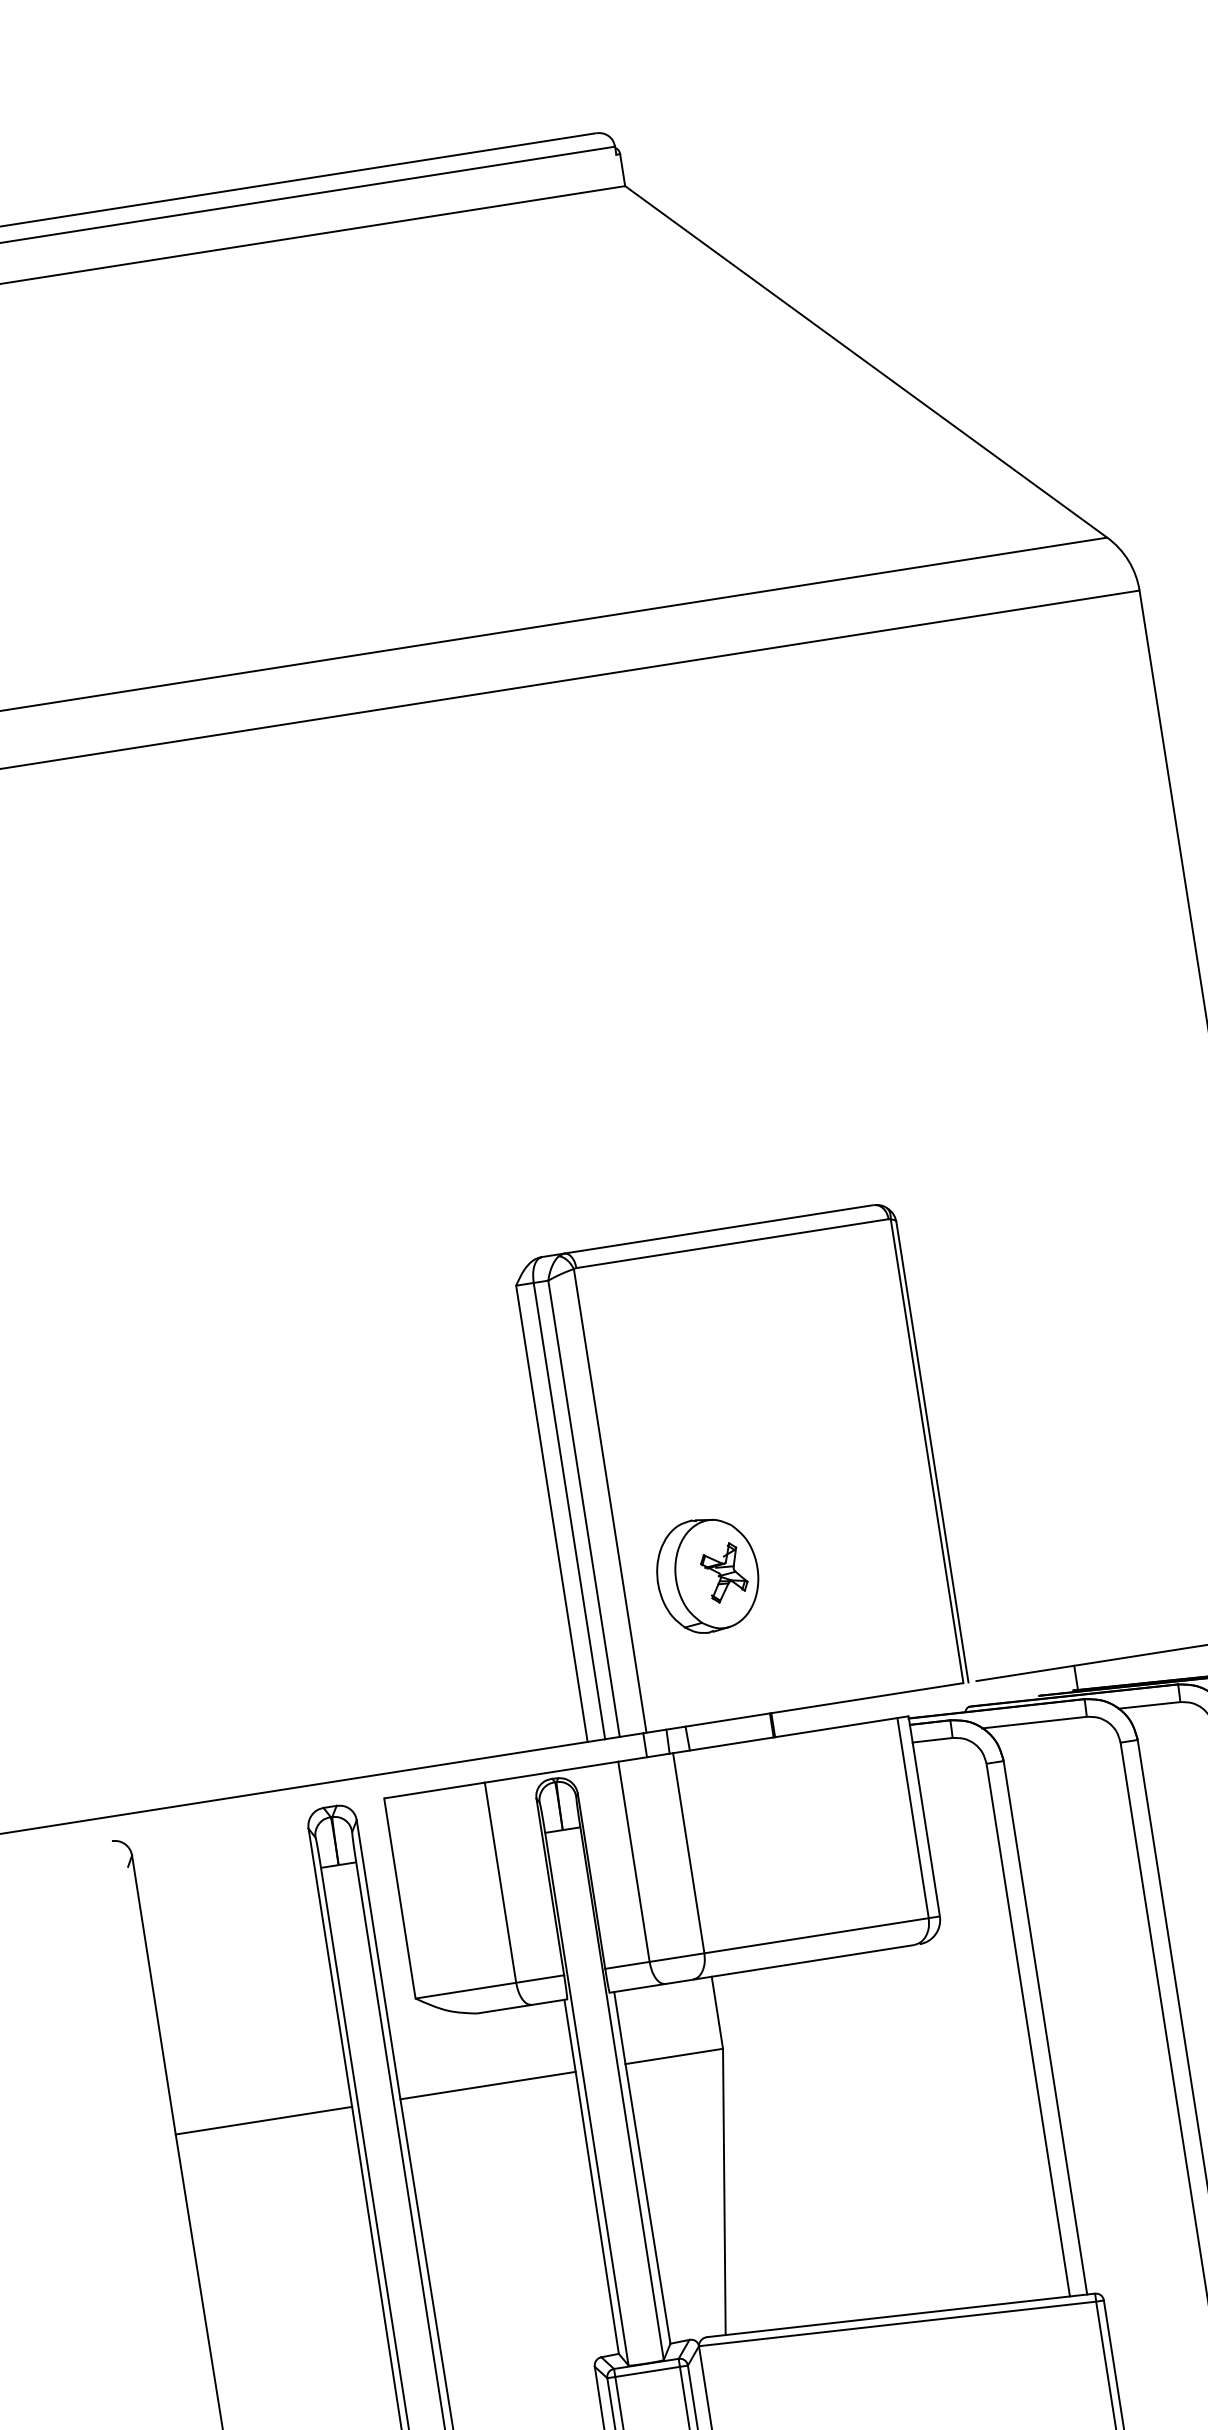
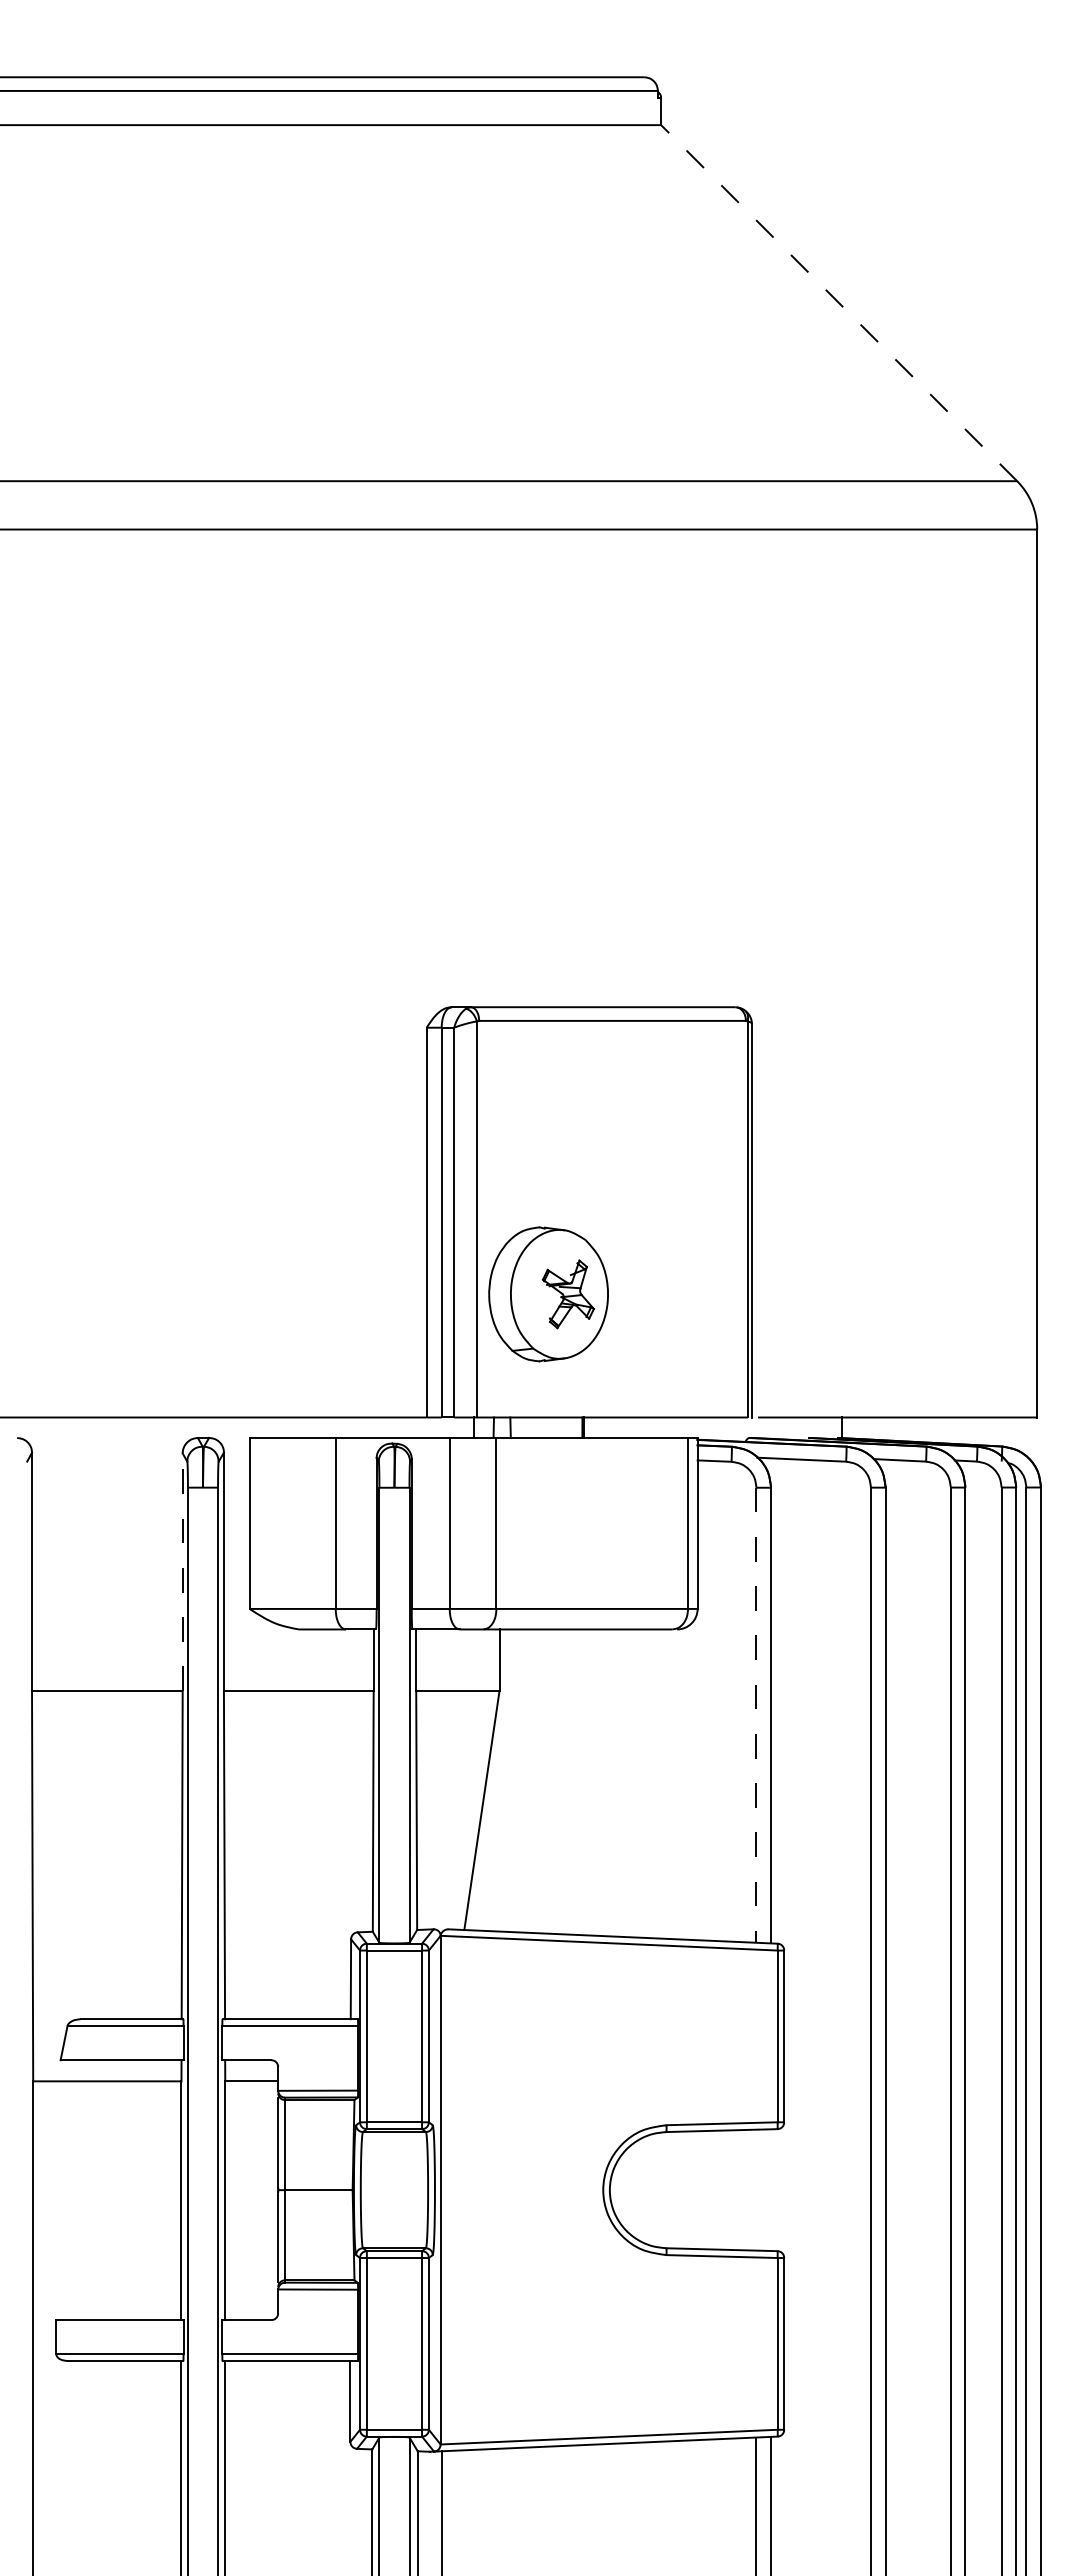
line: (866, 362) -> (839, 303), solid -> dashed
part: (707, 1575) -> (548, 1294), size x1.4
line: (330, 1968) -> (182, 1572), solid -> dashed
line: (1028, 2030) -> (756, 1715), solid -> dashed

